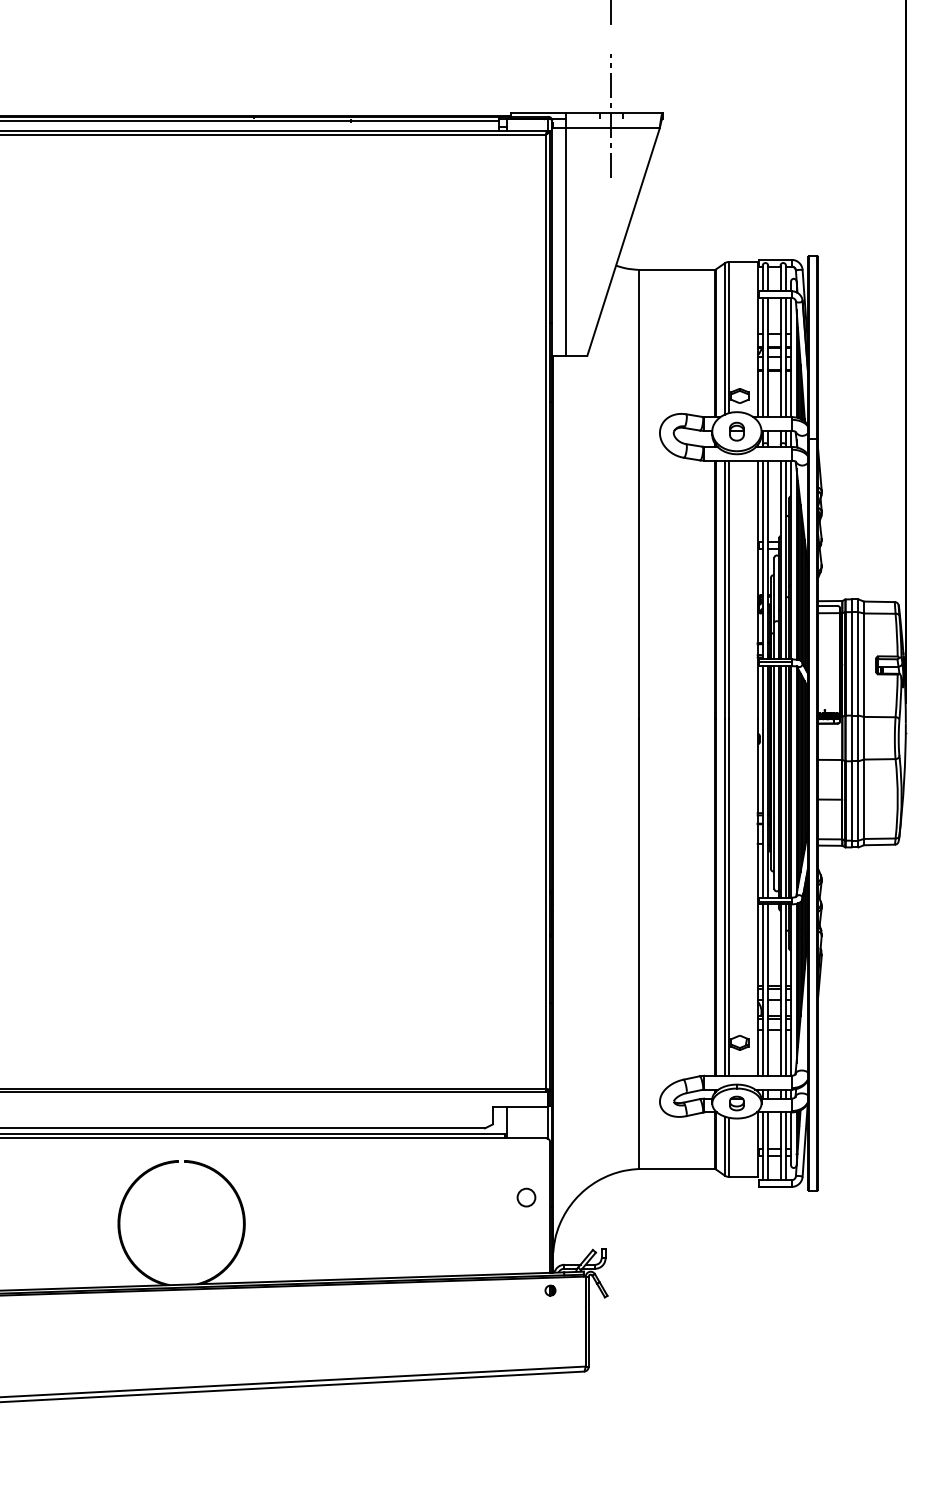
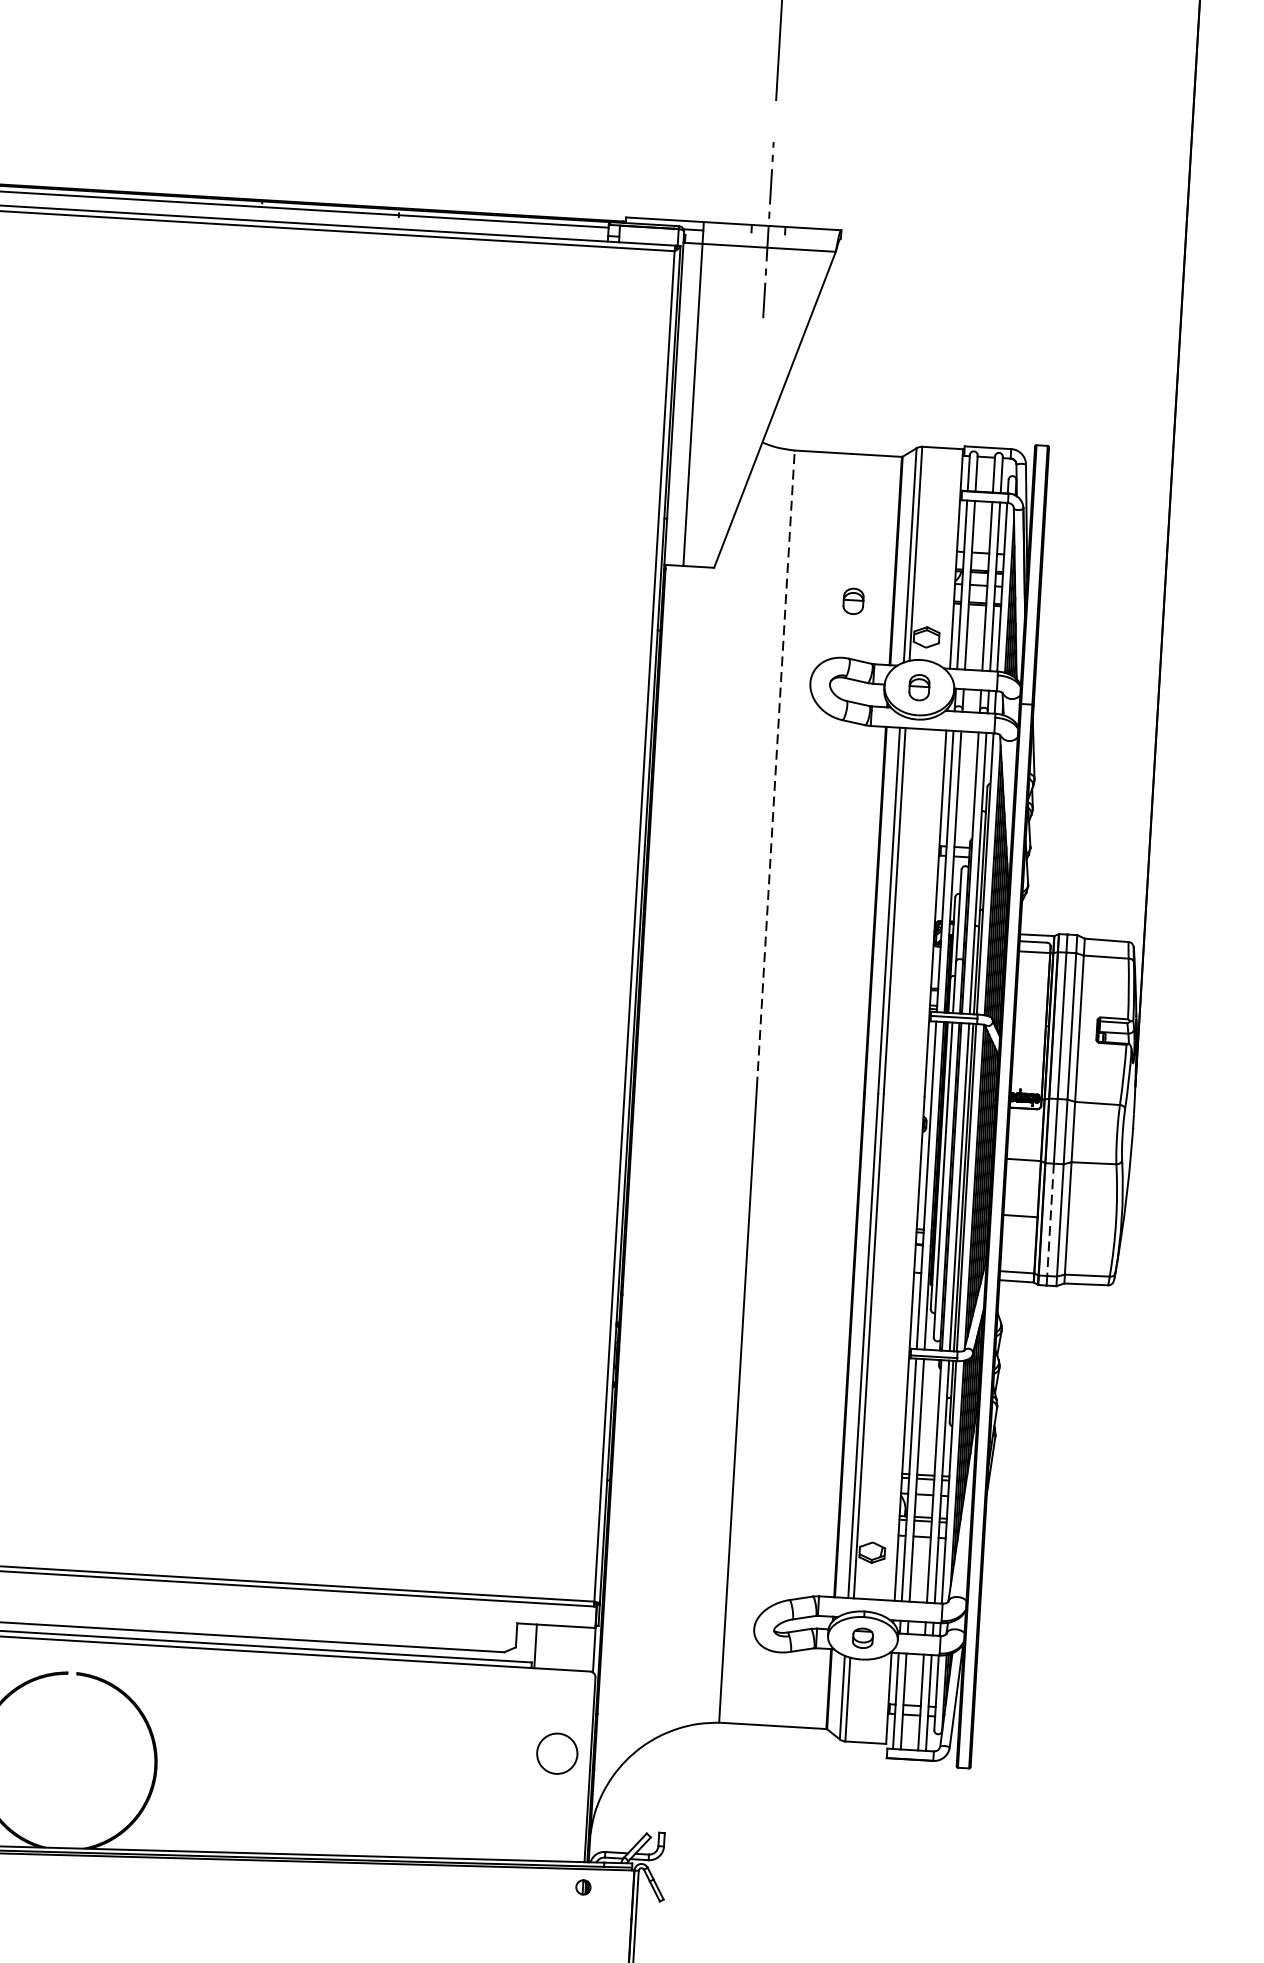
part: (686, 373) -> (852, 601), added
line: (639, 494) -> (776, 768), solid -> dashed
line: (851, 801) -> (1050, 1220), solid -> dashed
circle: (526, 1197) -> (557, 1753), size x1.6

